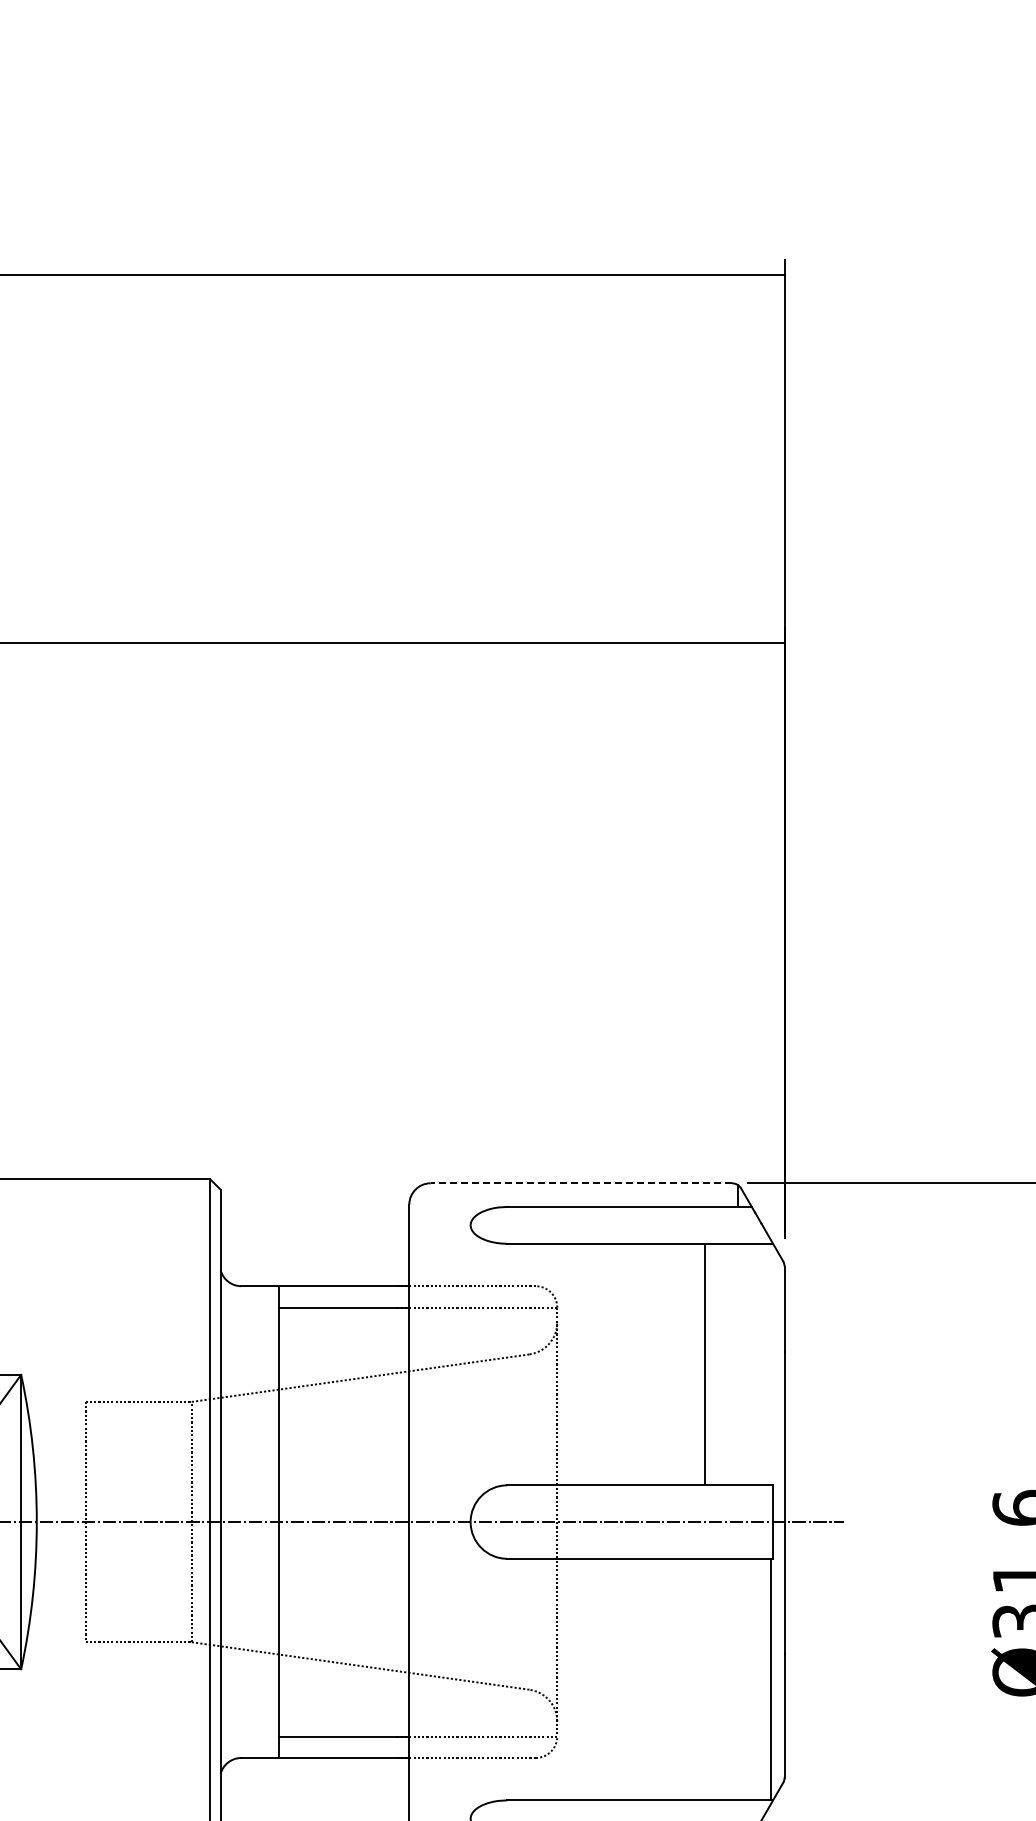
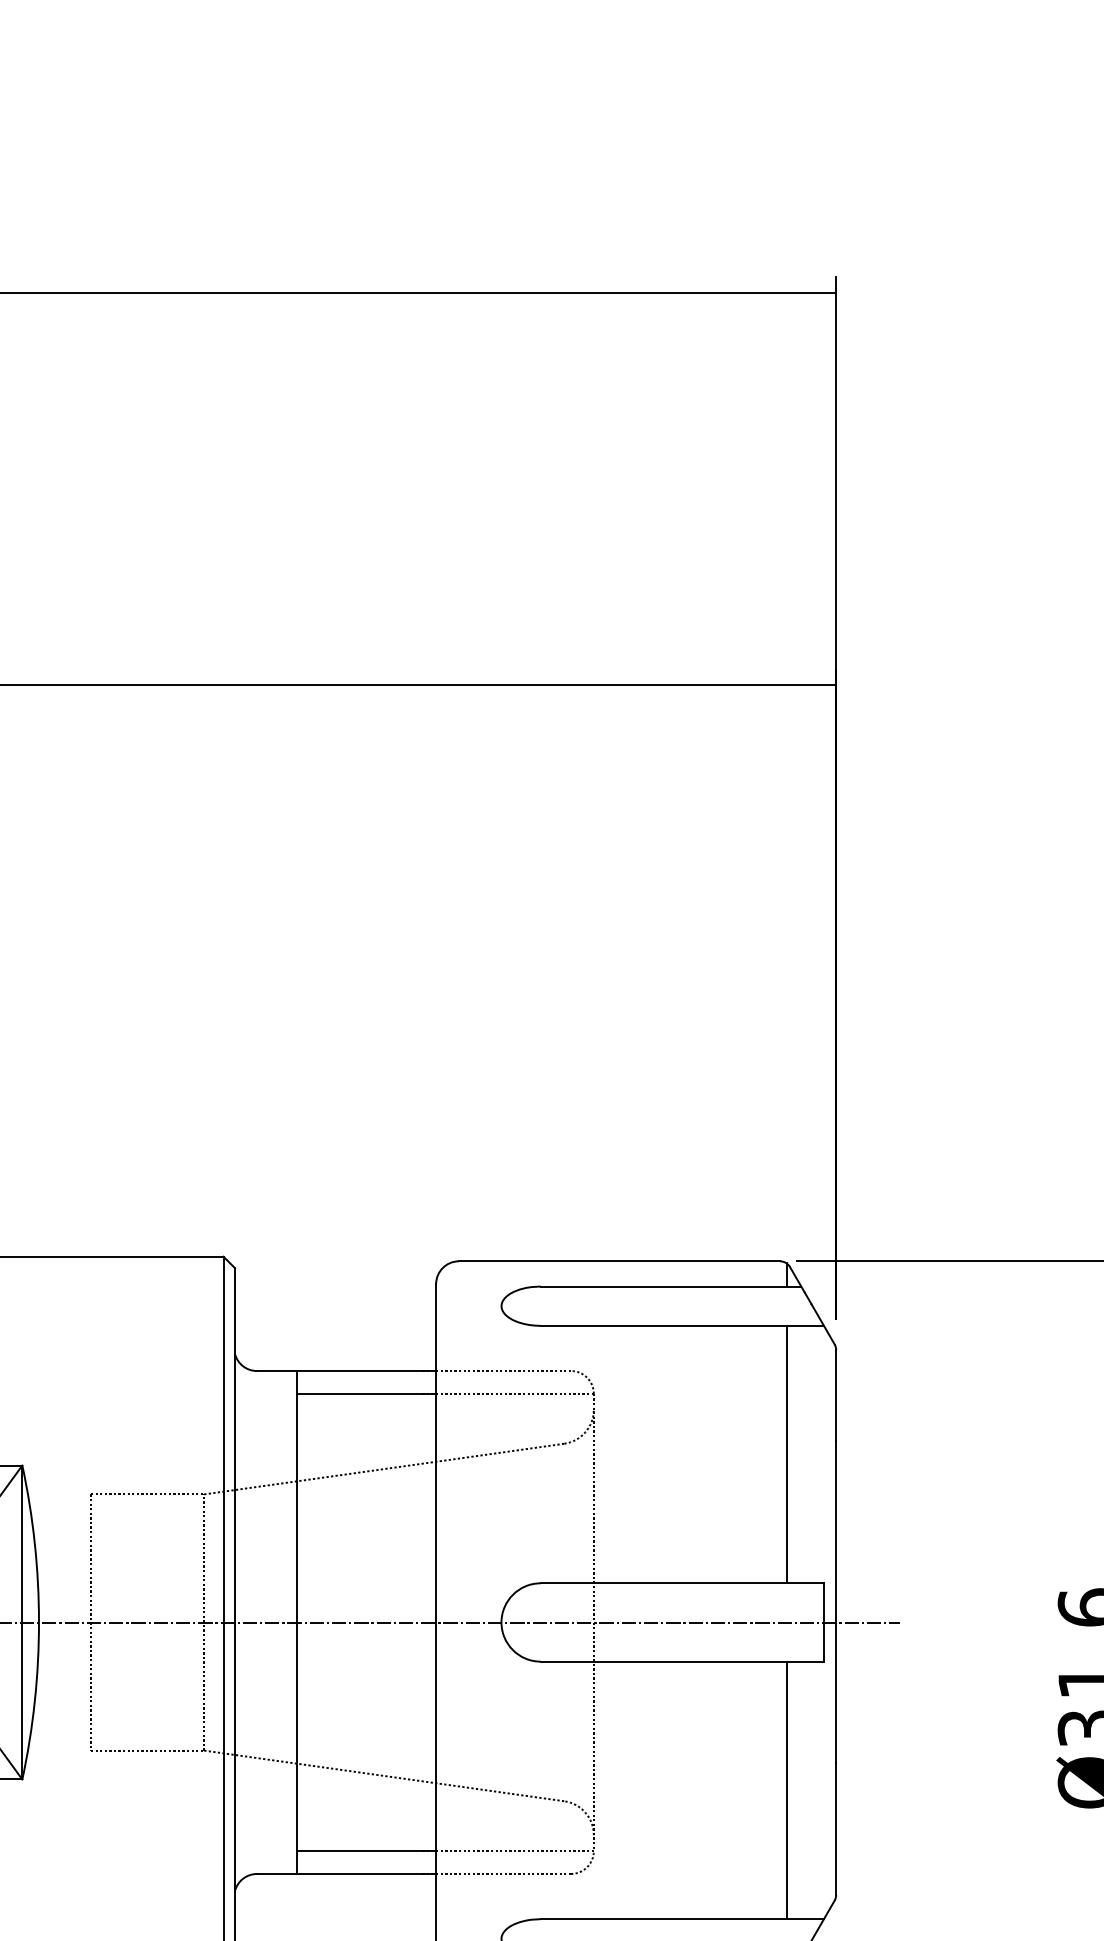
line: (581, 1183) -> (619, 1261), dashed -> solid
line: (705, 1364) -> (787, 1454), moved
line: (771, 1679) -> (787, 1790), moved

